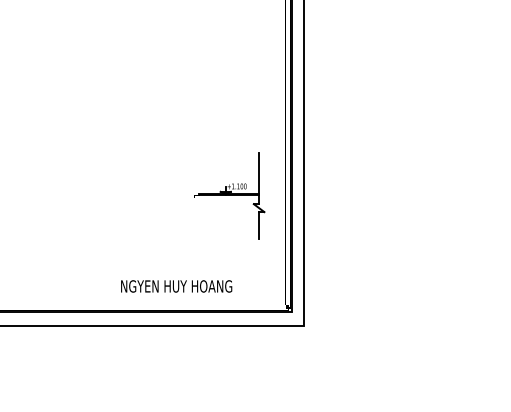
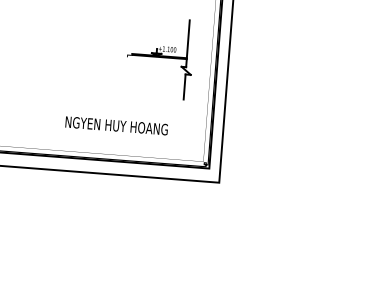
text: (176, 286) -> (116, 125), moved

